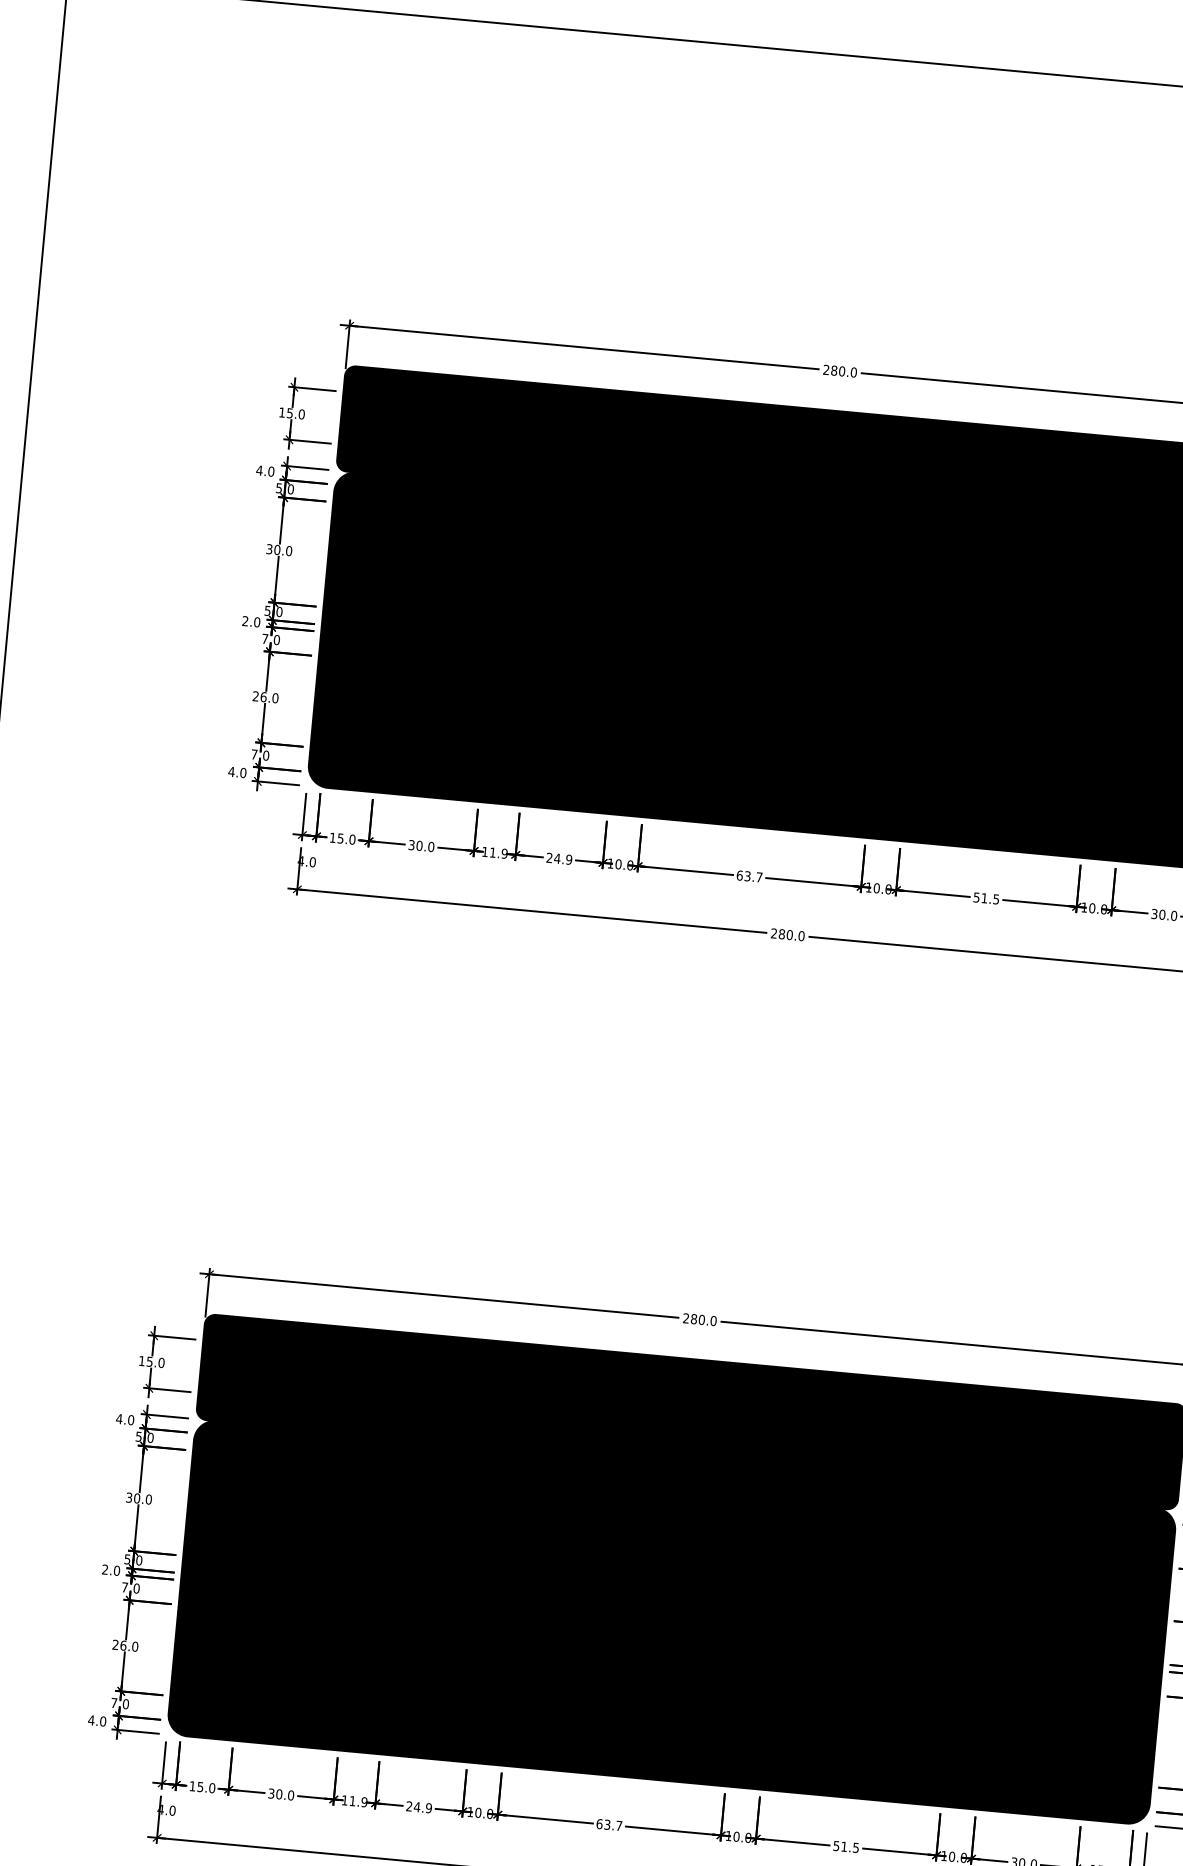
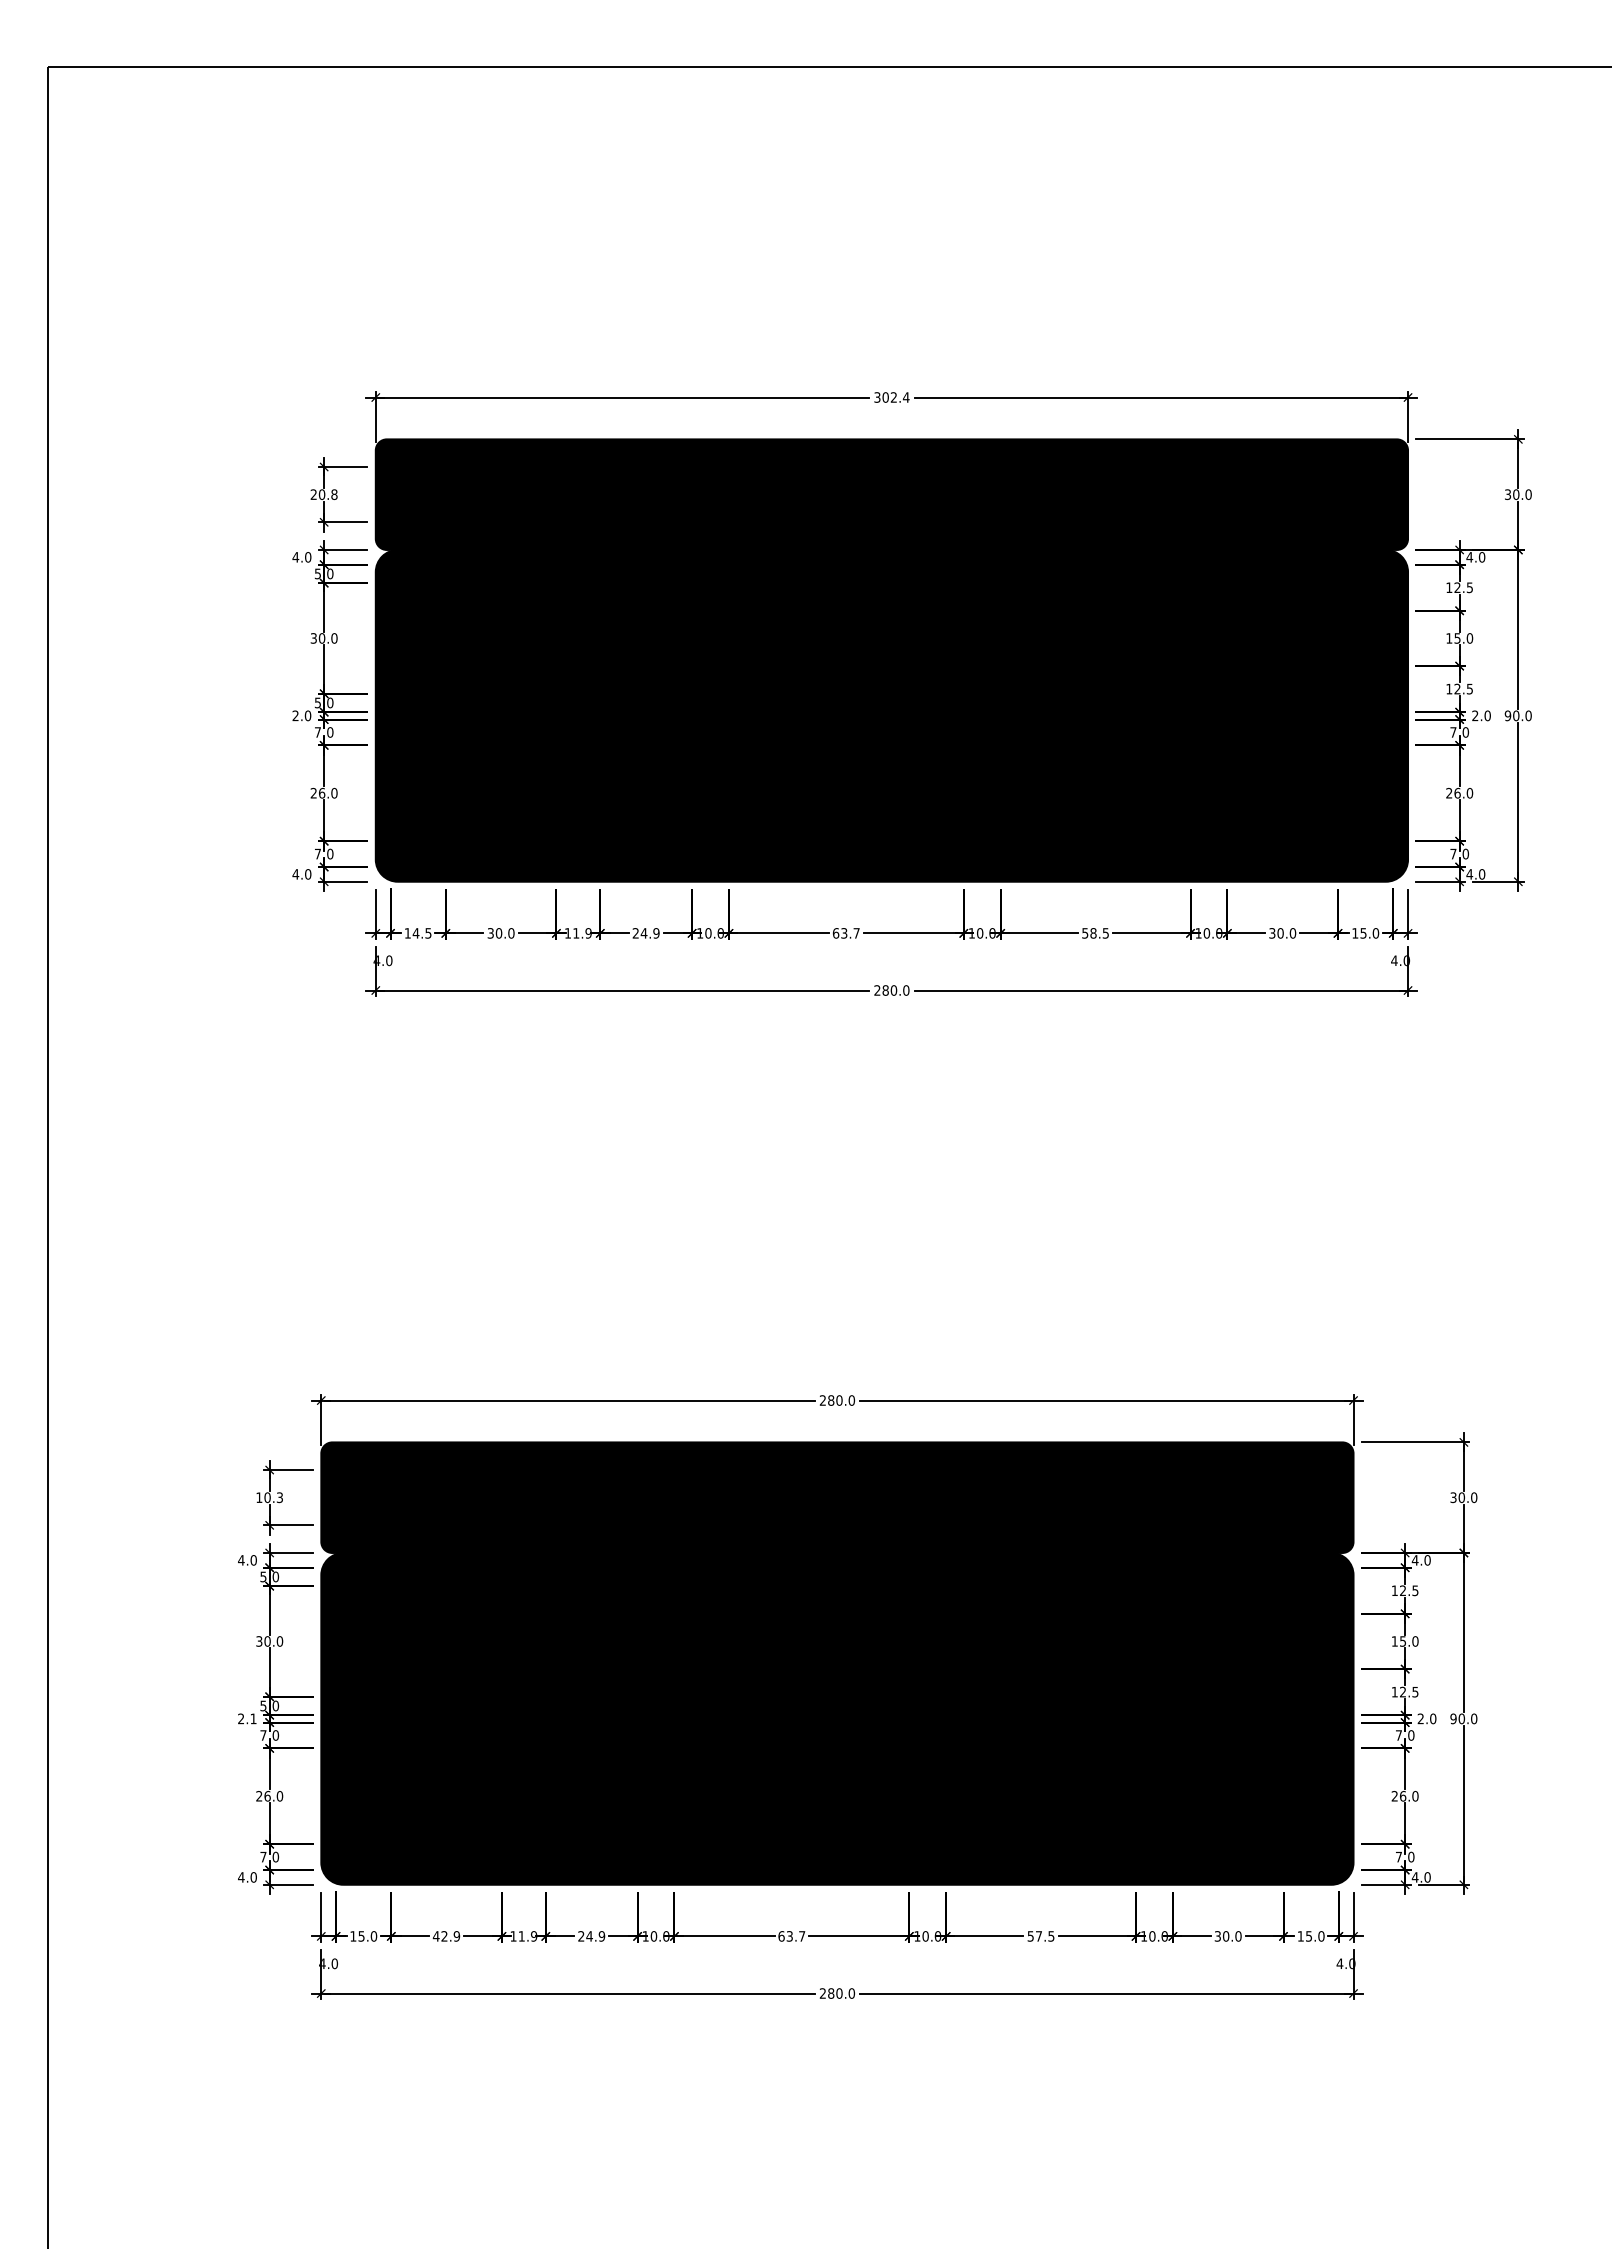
text: (839, 371) -> (891, 397), 280.0 -> 302.4
text: (291, 413) -> (323, 494), 15.0 -> 20.8
text: (345, 839) -> (421, 933), 15.0 -> 14.5
text: (984, 898) -> (1093, 933), 51.5 -> 58.5
text: (155, 1362) -> (273, 1497), 15.0 -> 10.3
text: (116, 1570) -> (253, 1718), 2.0 -> 2.1
text: (280, 1794) -> (445, 1936), 30.0 -> 42.9
text: (843, 1846) -> (1038, 1936), 51.5 -> 57.5

